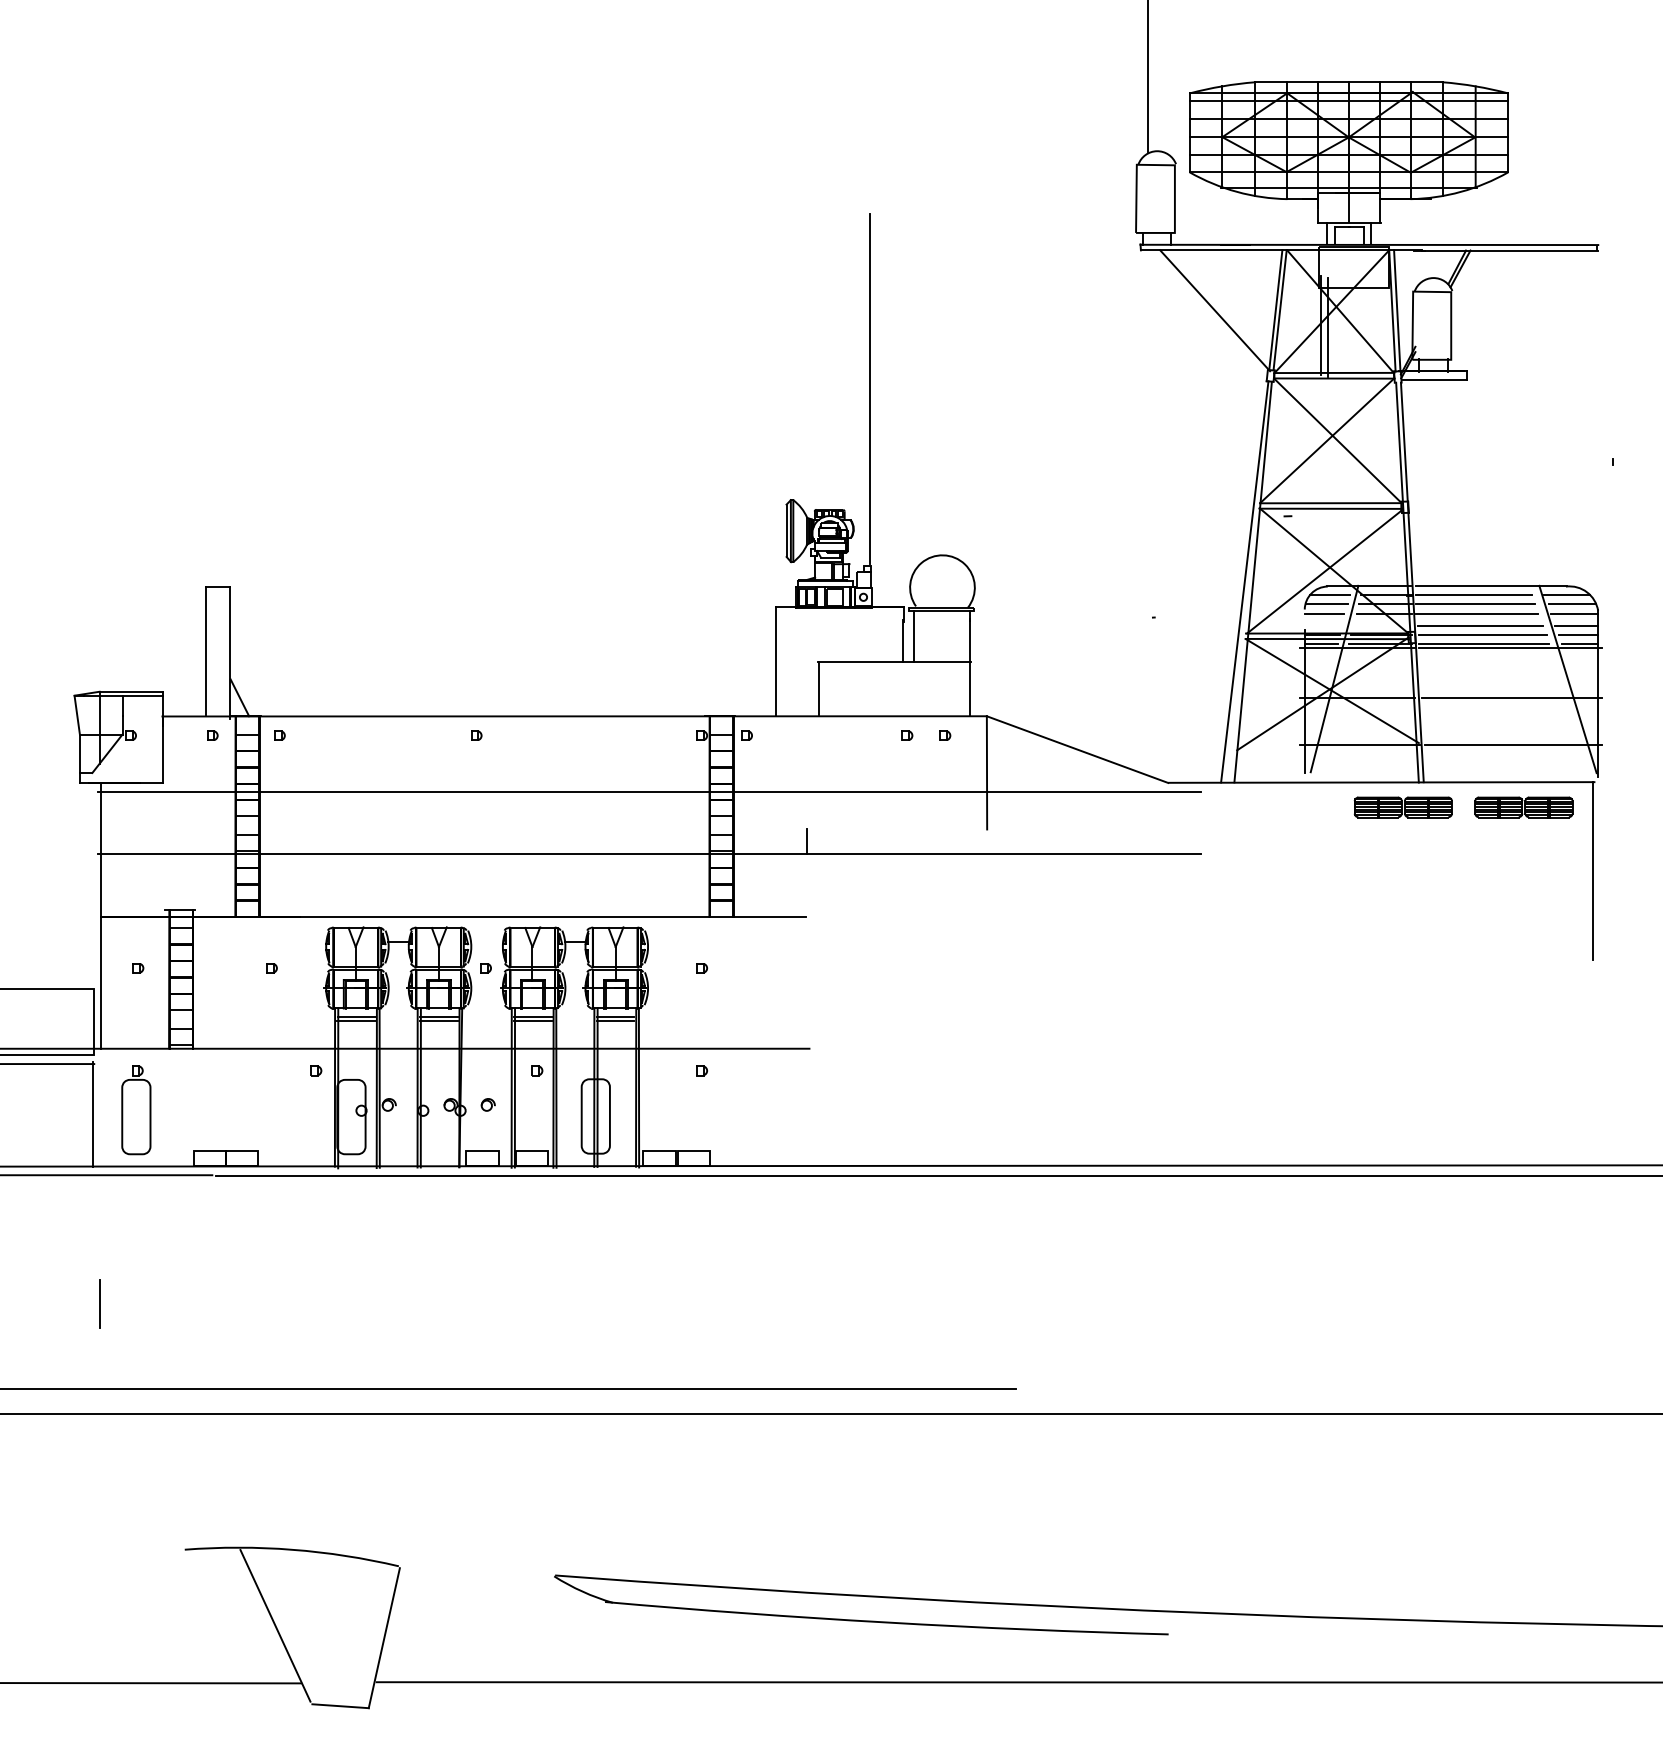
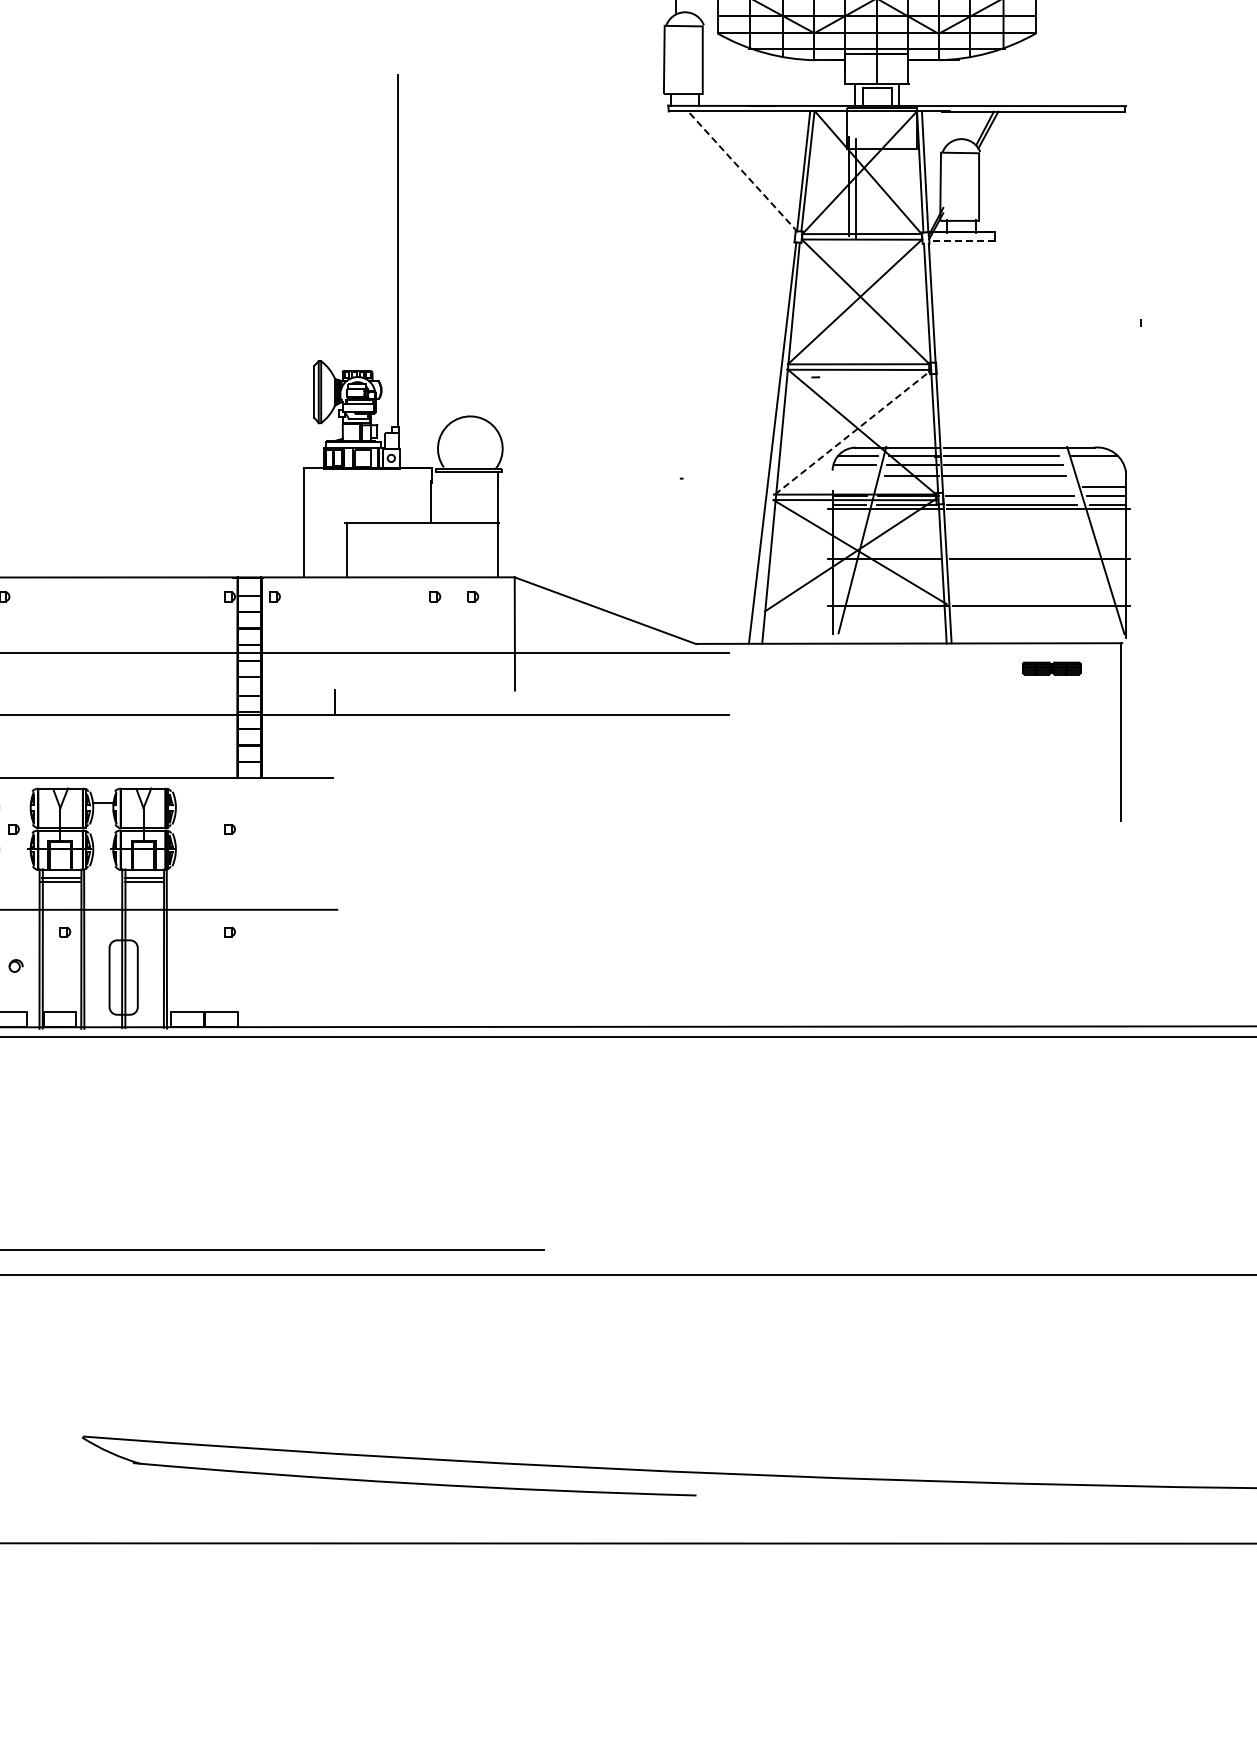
line: (1215, 310) -> (743, 171), solid -> dashed
line: (1434, 380) -> (962, 241), solid -> dashed
line: (1324, 571) -> (852, 432), solid -> dashed
line: (1572, 603) -> (1100, 464), removed
line: (1324, 614) -> (852, 475), removed
line: (1574, 614) -> (1102, 475), removed
line: (1479, 625) -> (1007, 486), removed
line: (914, 635) -> (442, 496), removed
part: (1402, 807) -> (930, 668), removed
part: (1523, 807) -> (1051, 668), size x0.6

